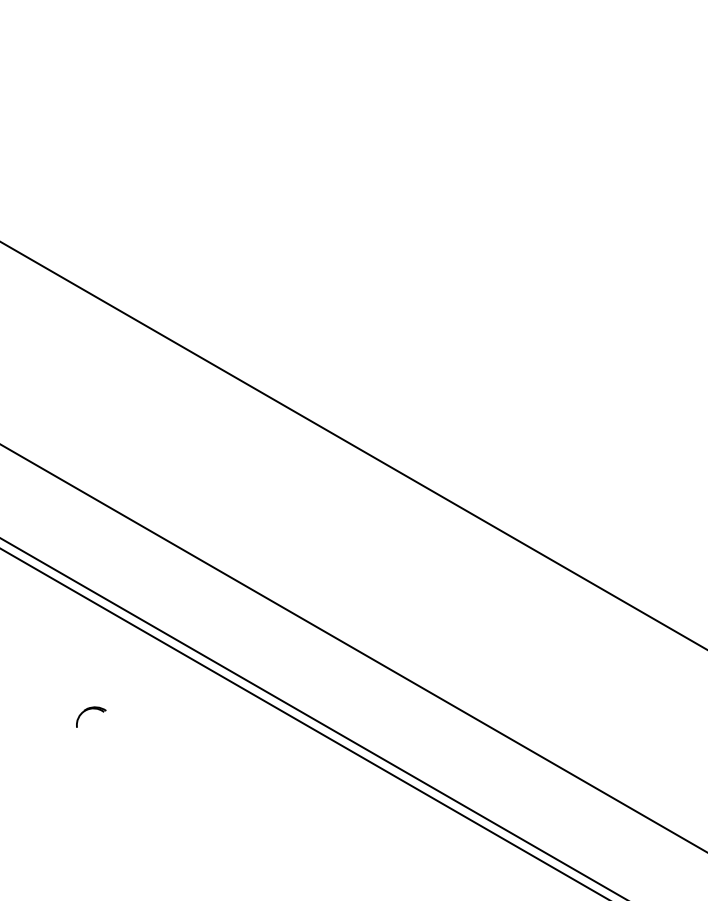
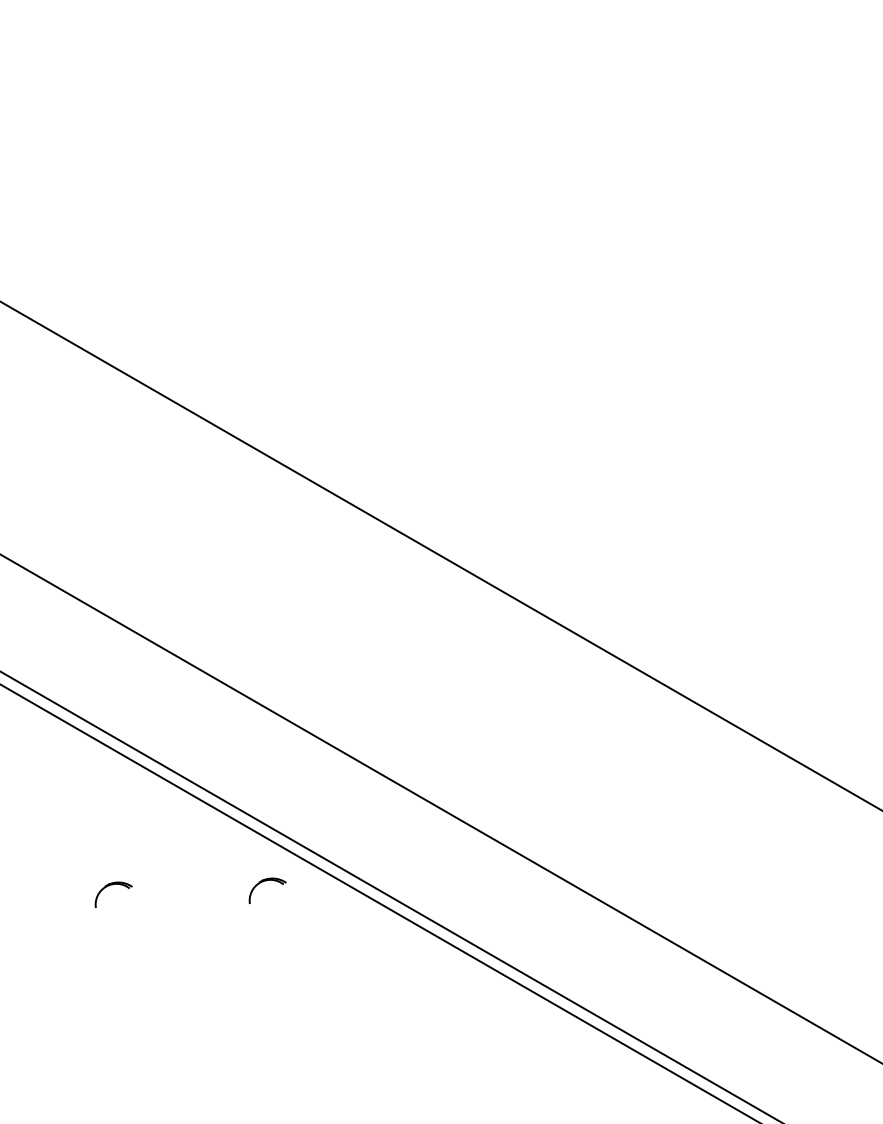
part: (211, 707) -> (263, 882), added

